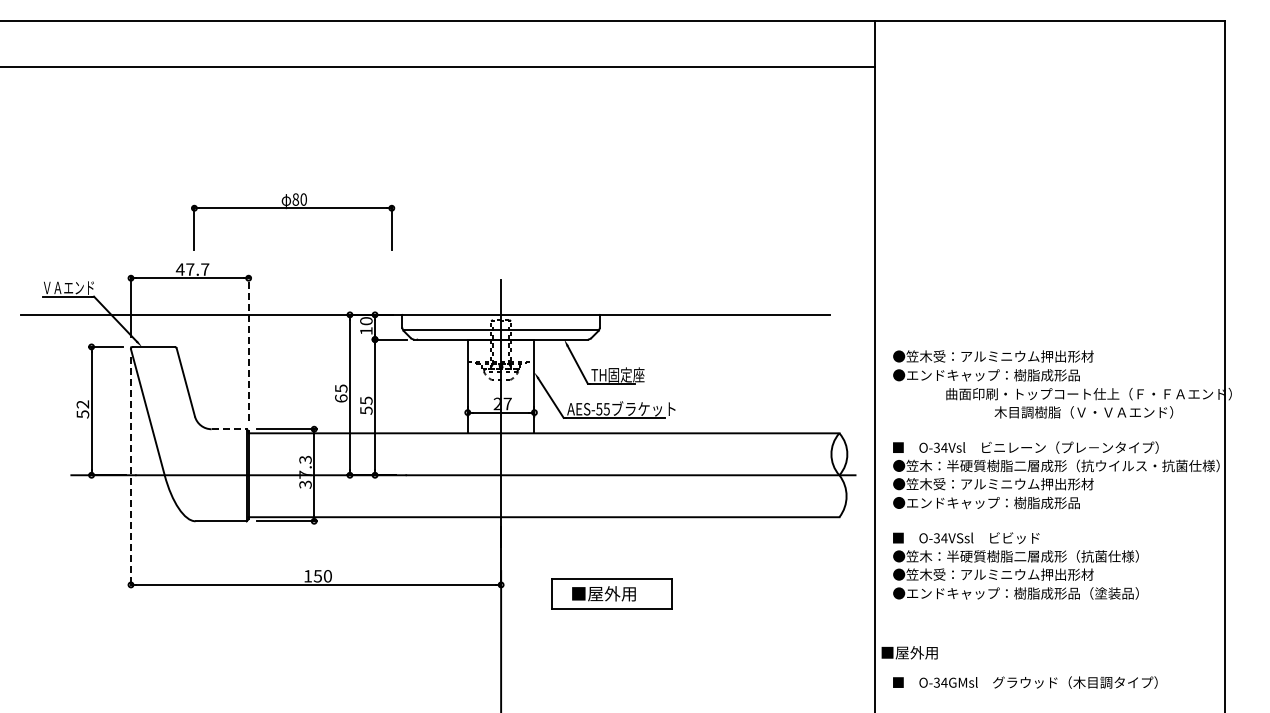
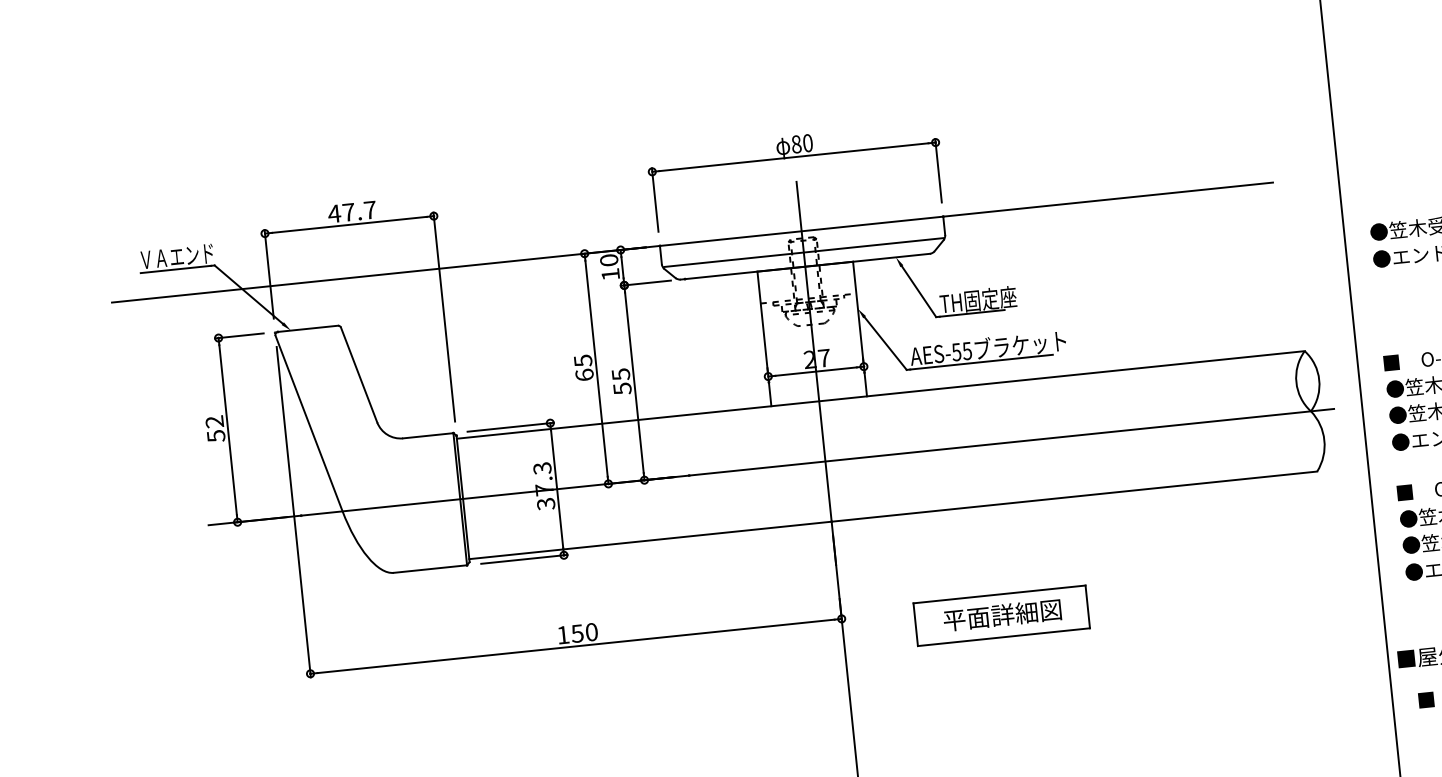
part: (293, 208) -> (794, 157), moved
line: (248, 348) -> (444, 317), dashed -> solid
line: (229, 429) -> (428, 436), dashed -> solid
line: (131, 472) -> (294, 512), dashed -> solid
text: (612, 593) -> (1002, 614), ■屋外用 -> 平面詳細図

